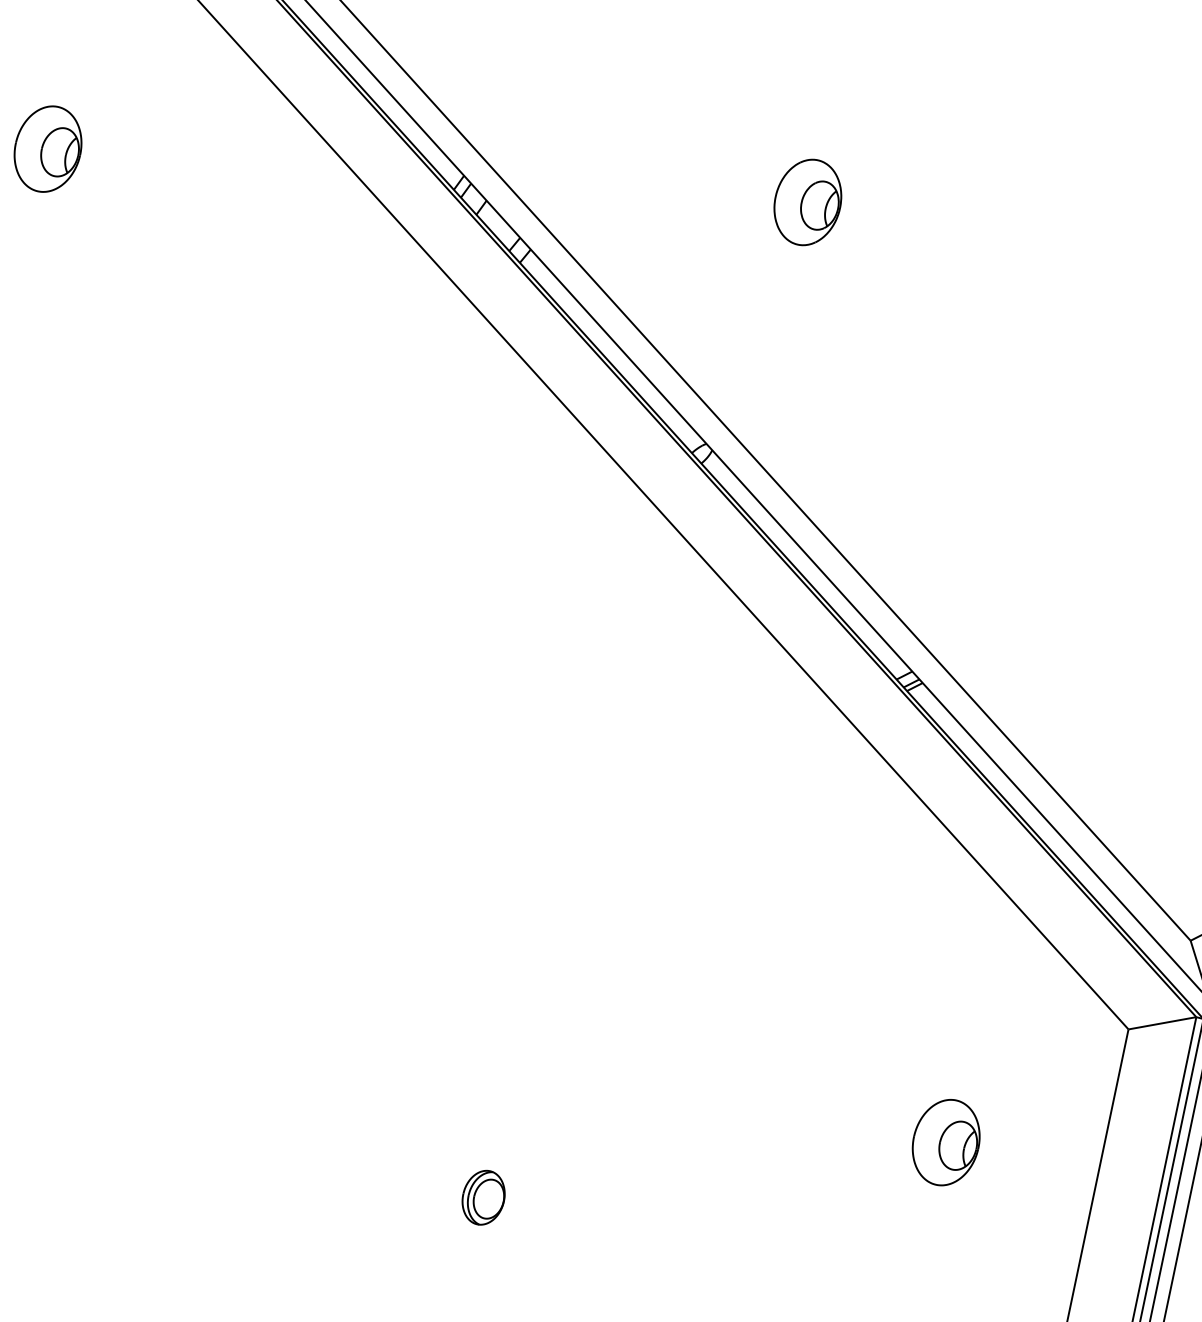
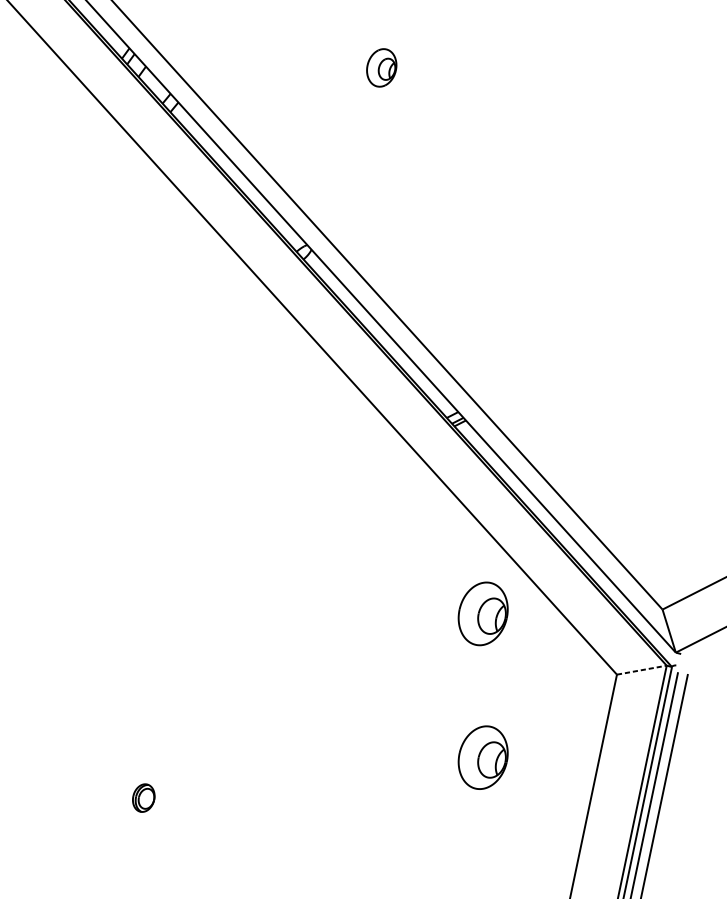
part: (807, 202) -> (381, 67), size x0.6
part: (945, 946) -> (482, 613), added
line: (1162, 1023) -> (641, 670), solid -> dashed
part: (483, 1197) -> (143, 797), size x0.7

